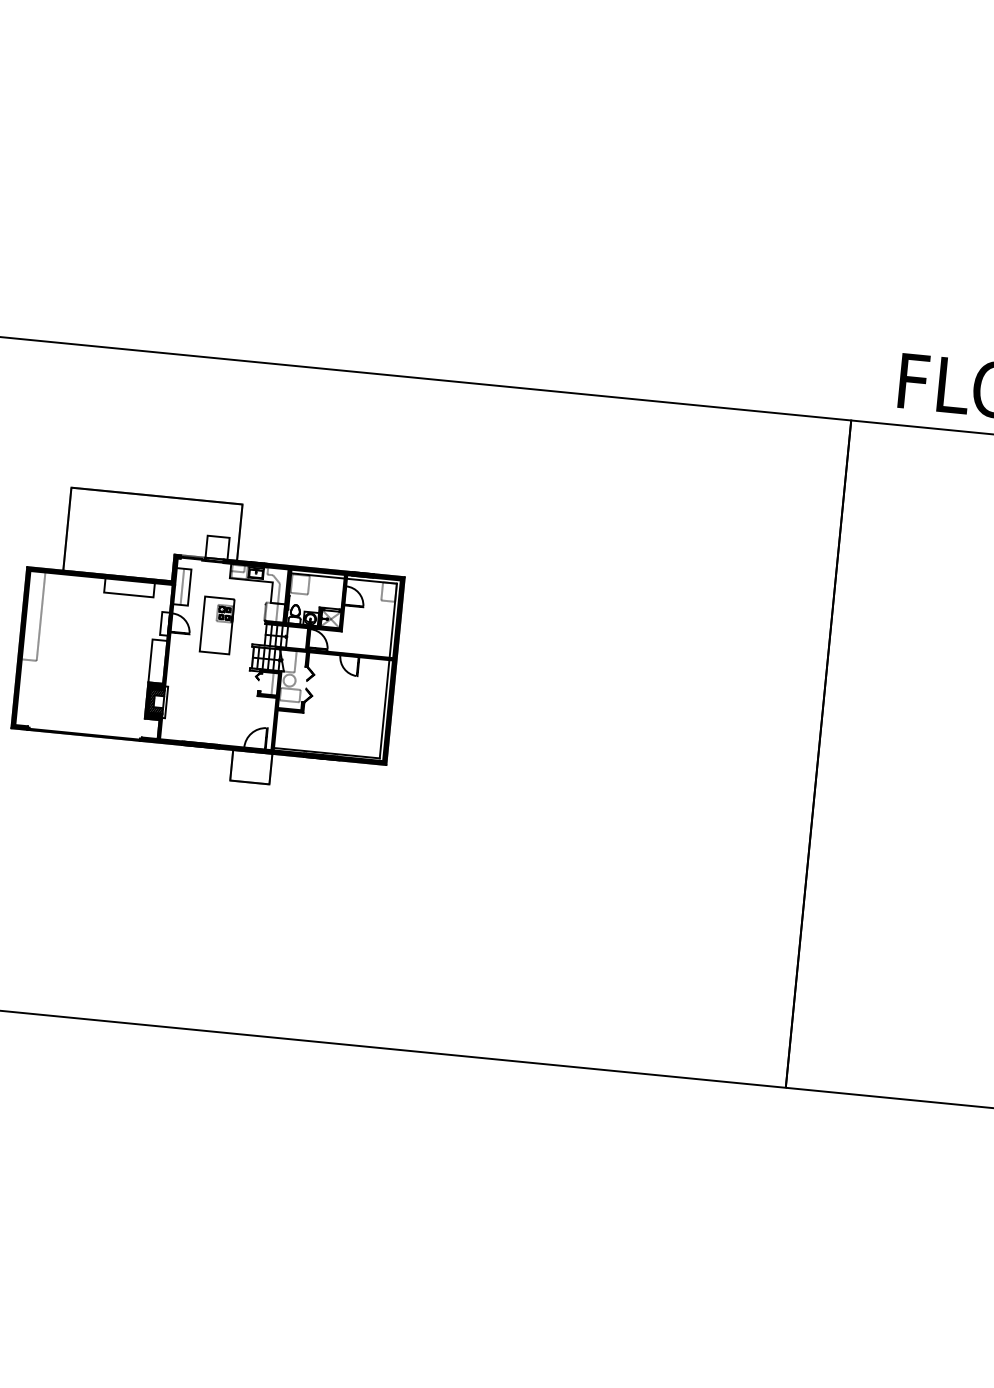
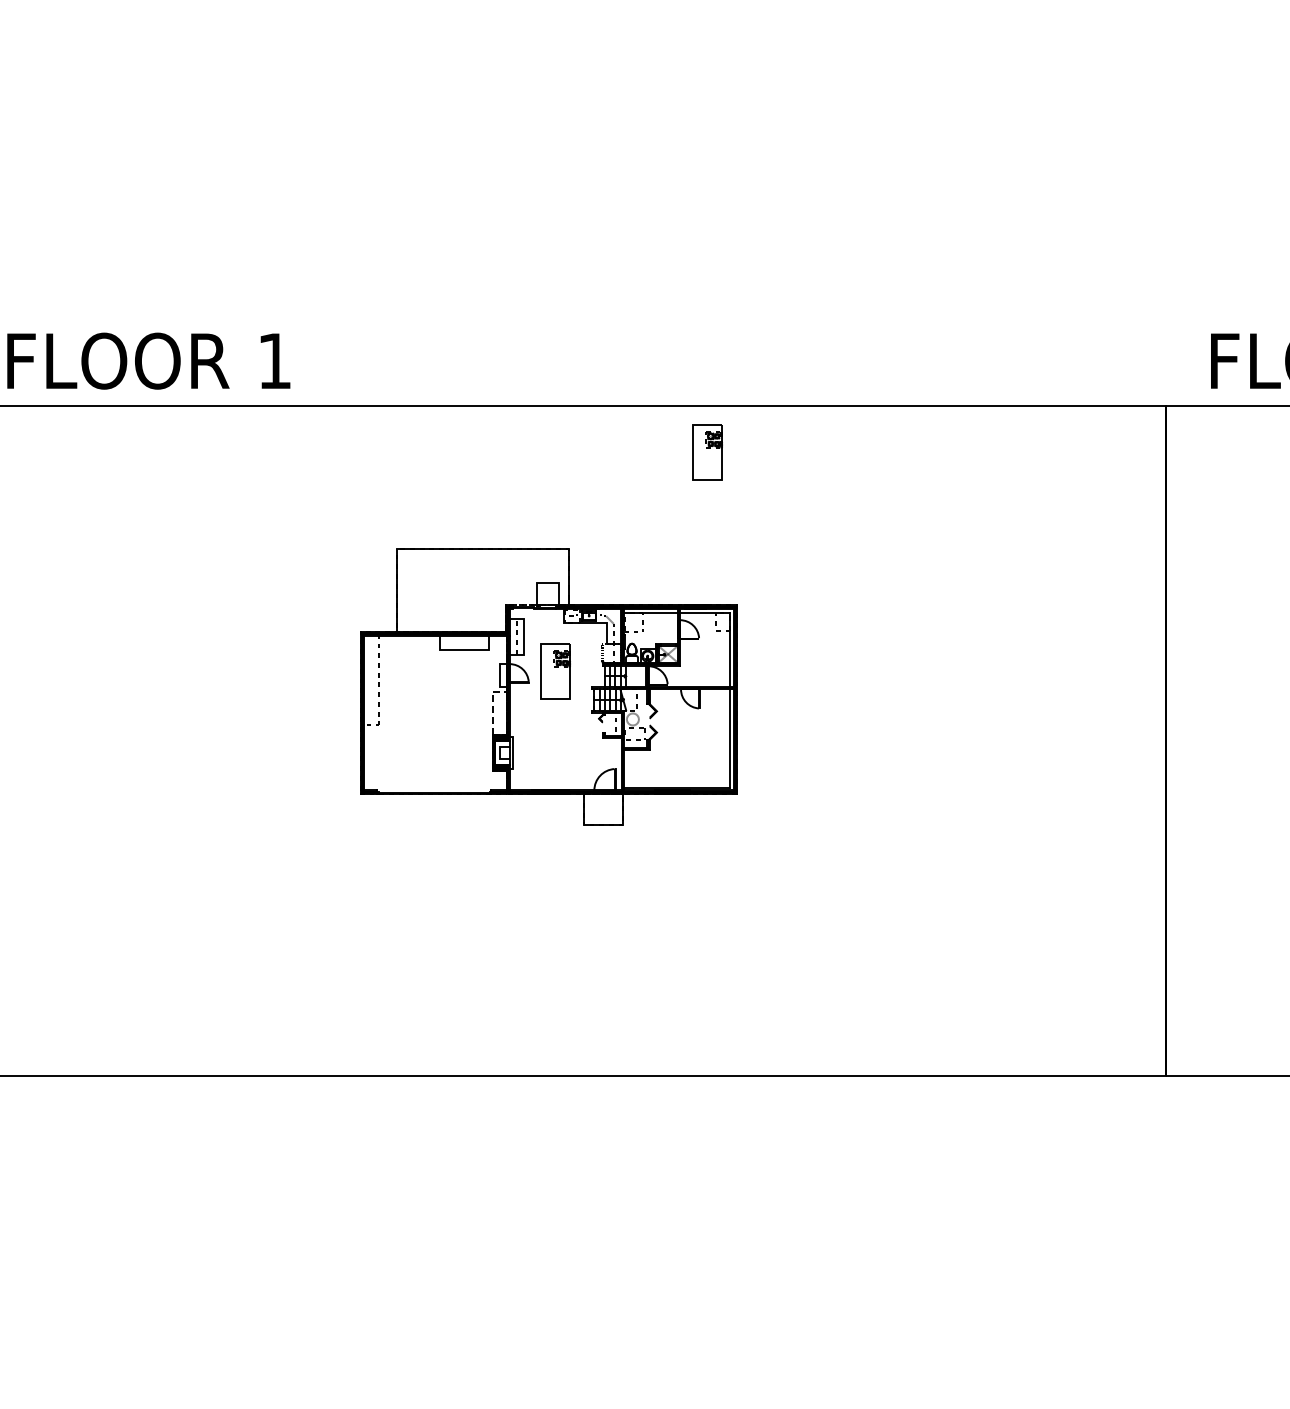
part: (389, 422) -> (707, 452), added
line: (151, 652) -> (492, 705), solid -> dashed
hatch: (156, 701) -> (502, 753), removed

